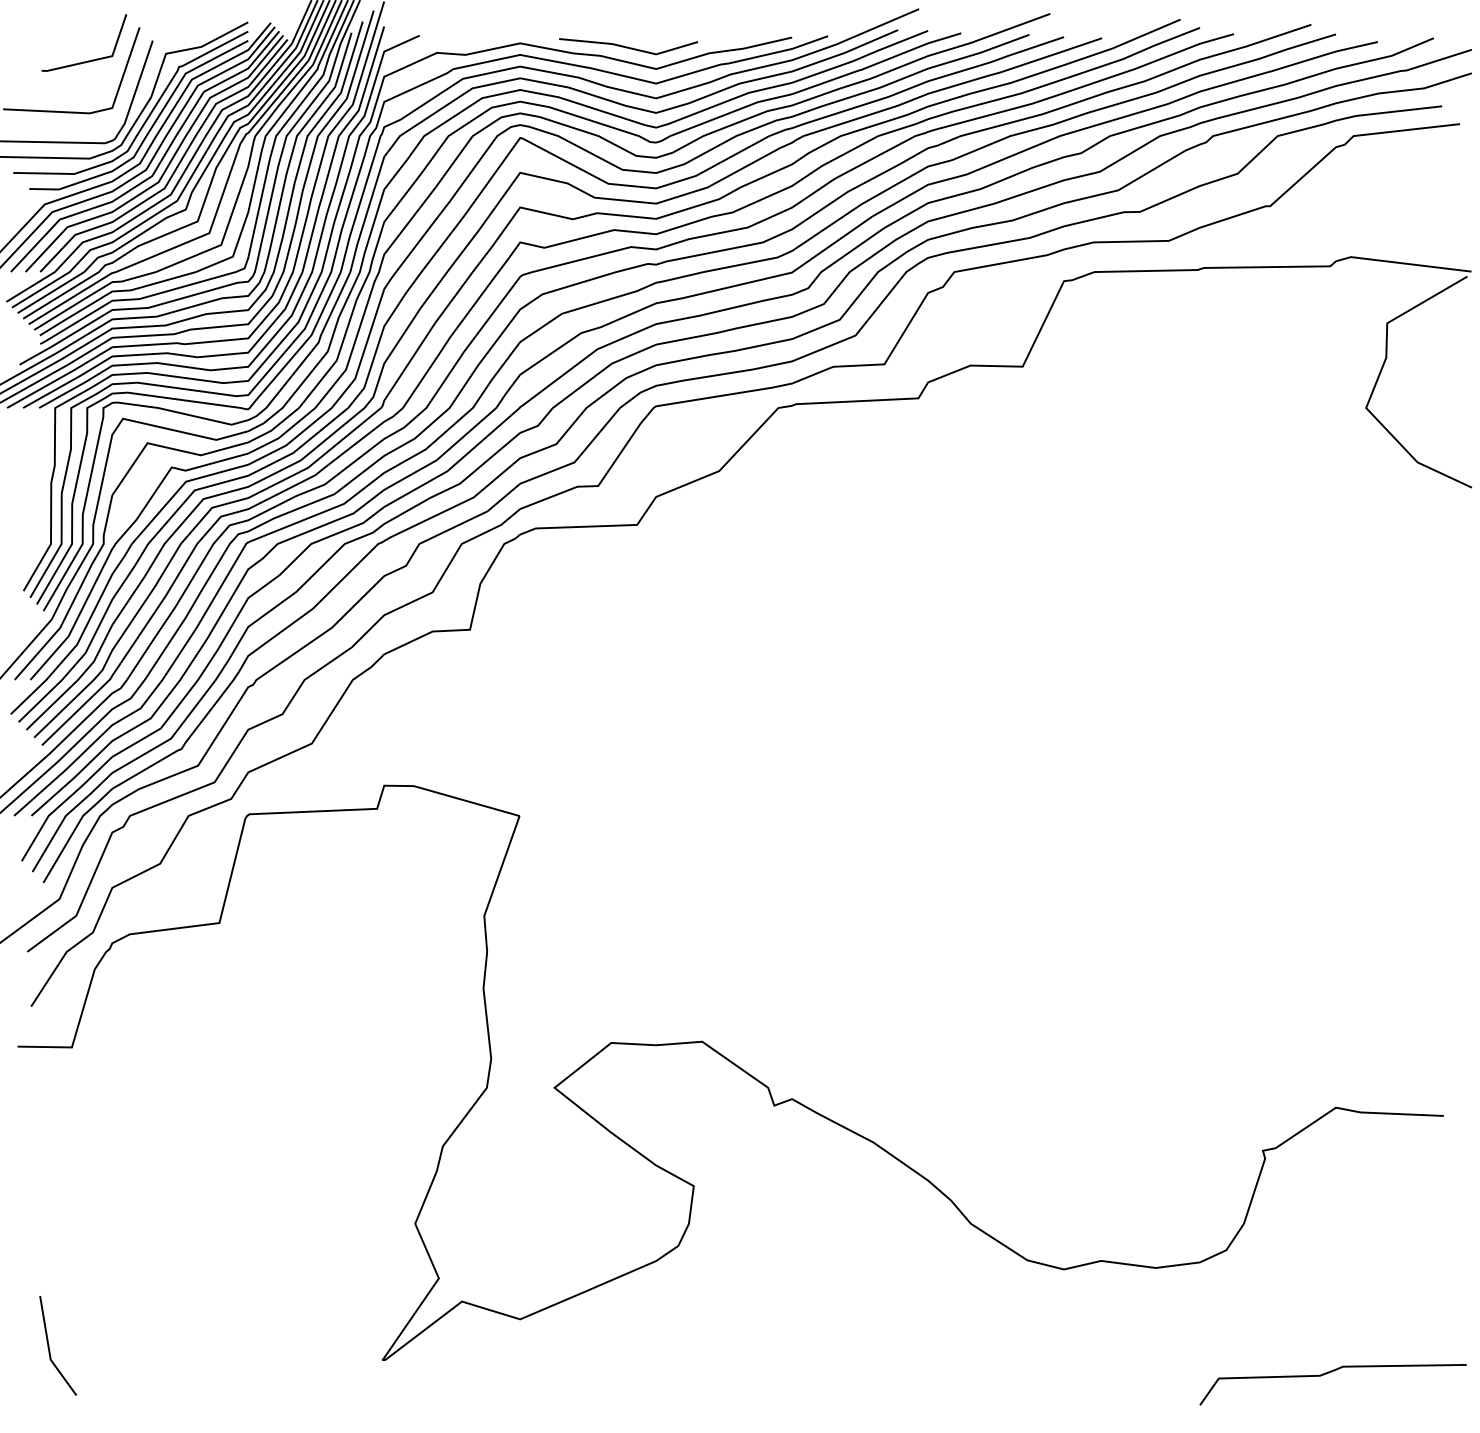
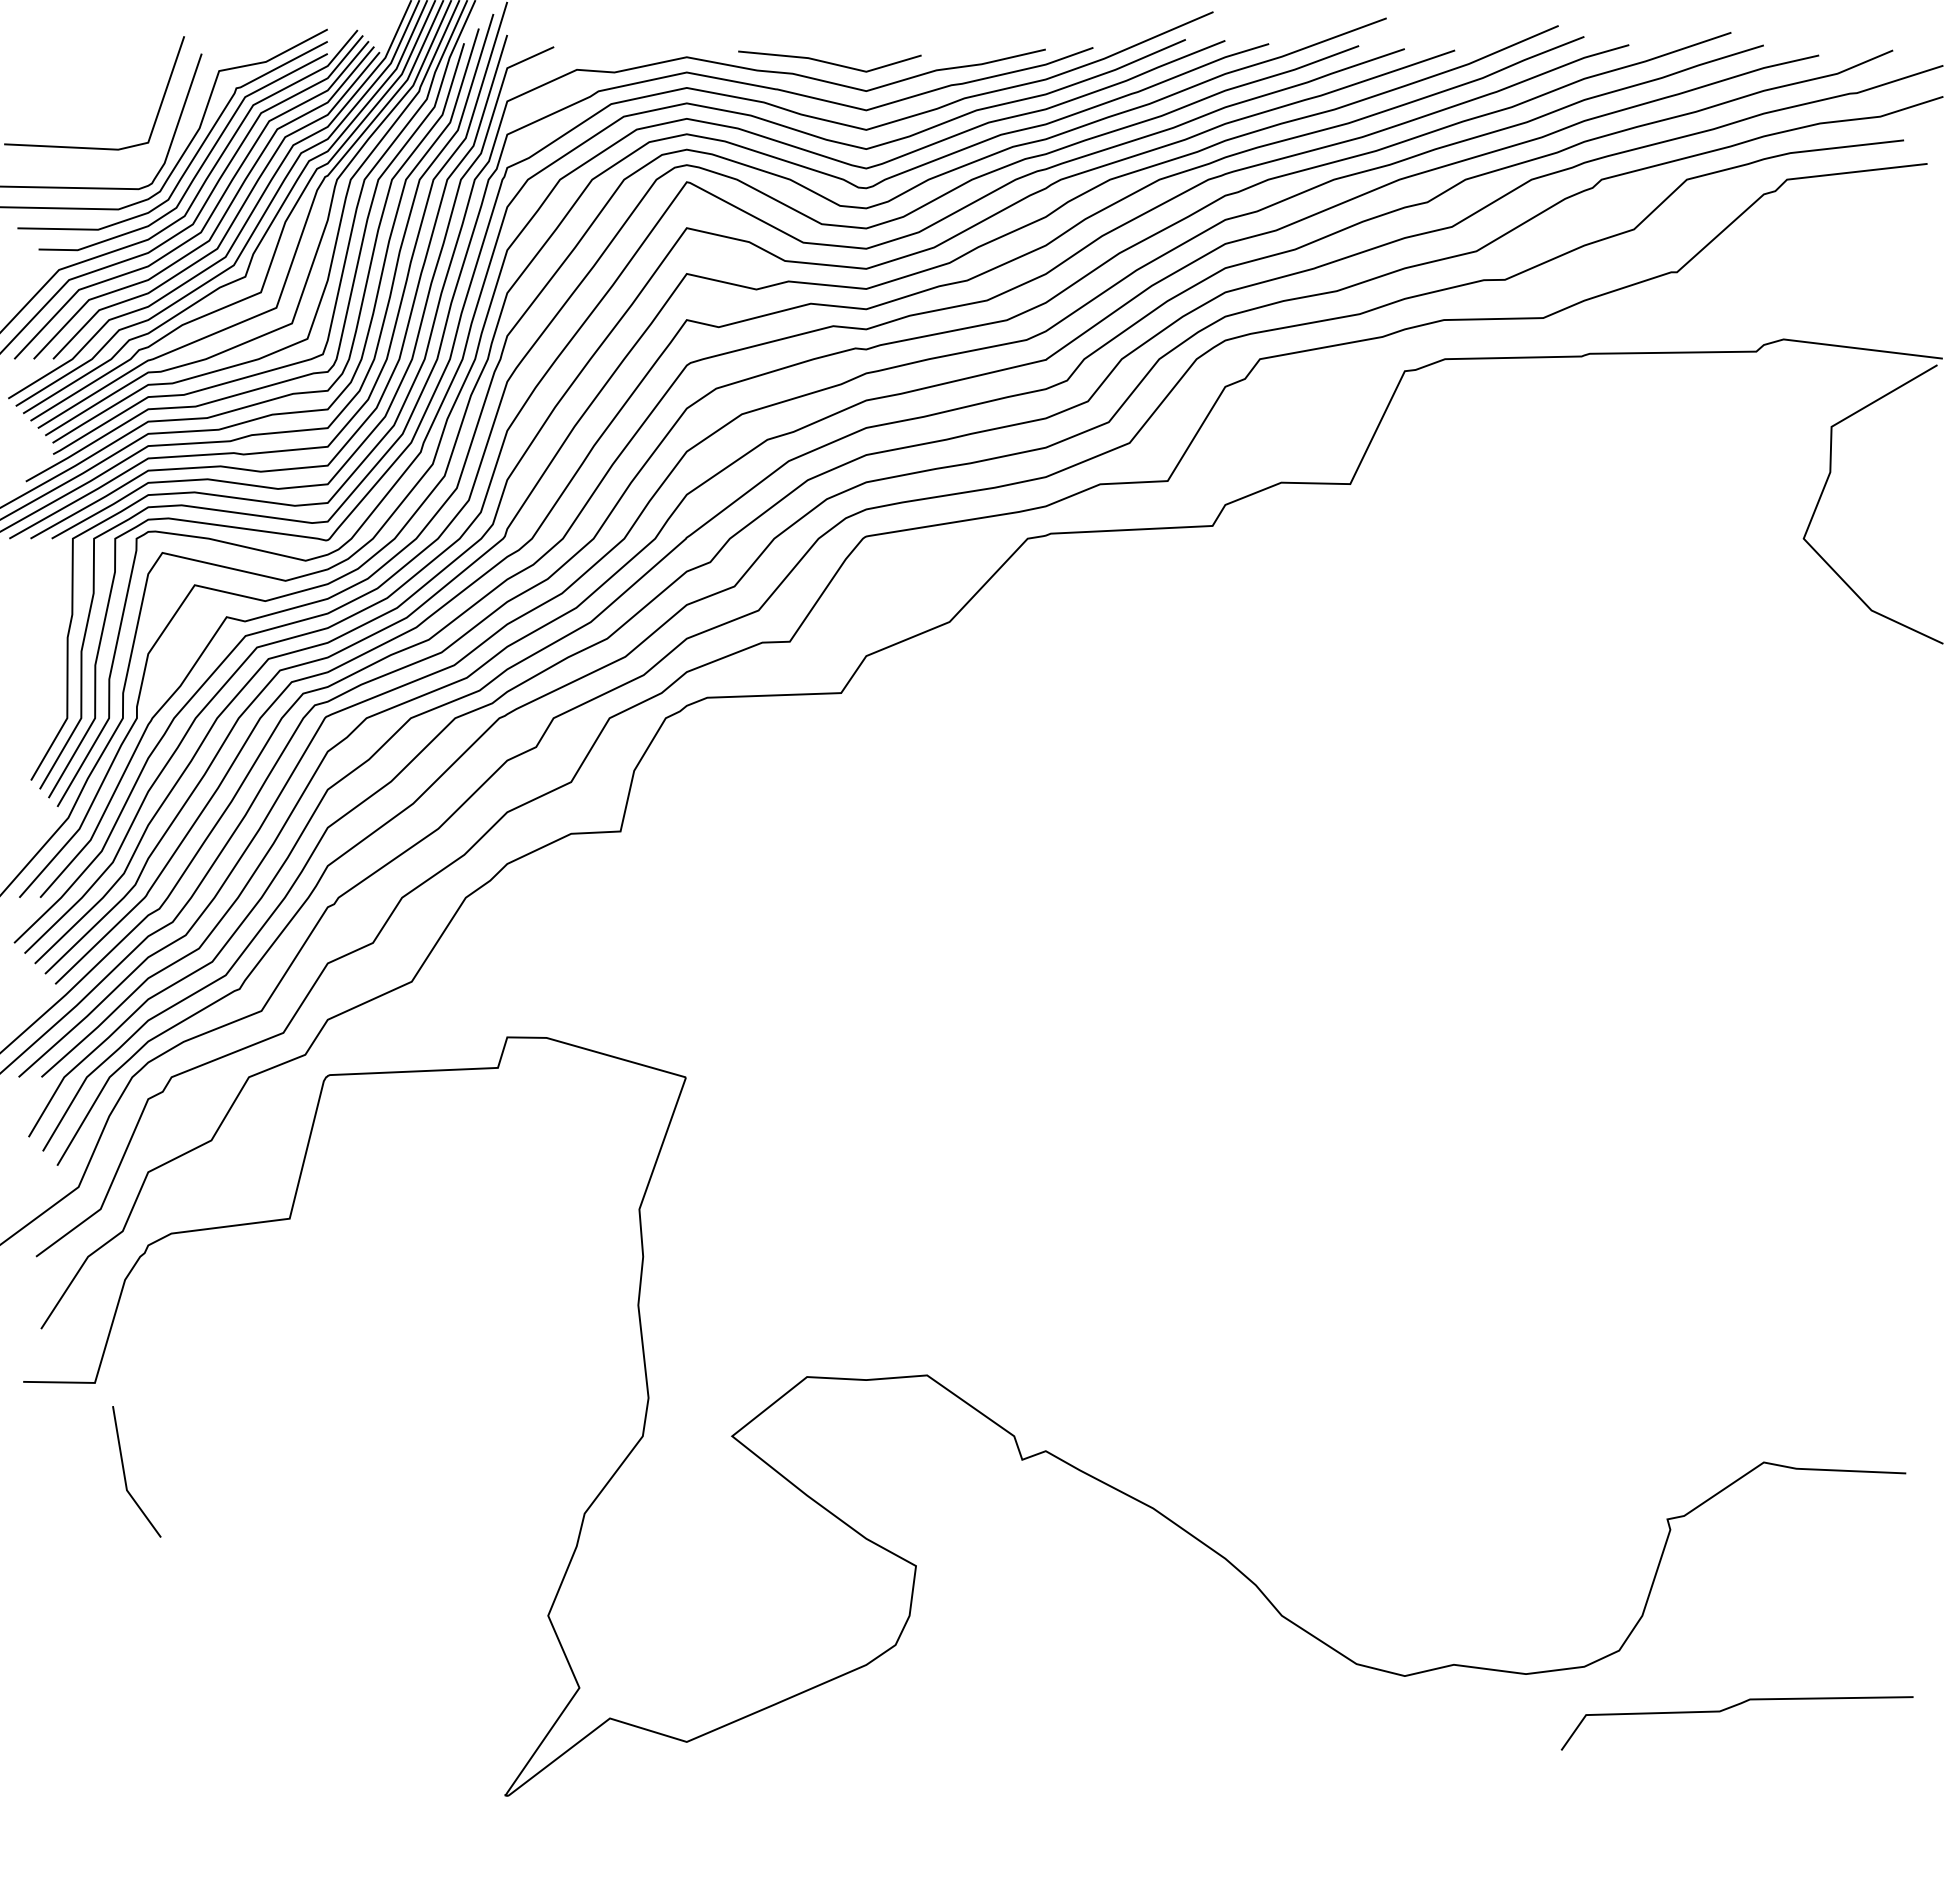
line: (86, 60) -> (114, 80), removed
line: (49, 1347) -> (125, 1473), moved
curve: (1326, 1374) -> (1728, 1709), moved

